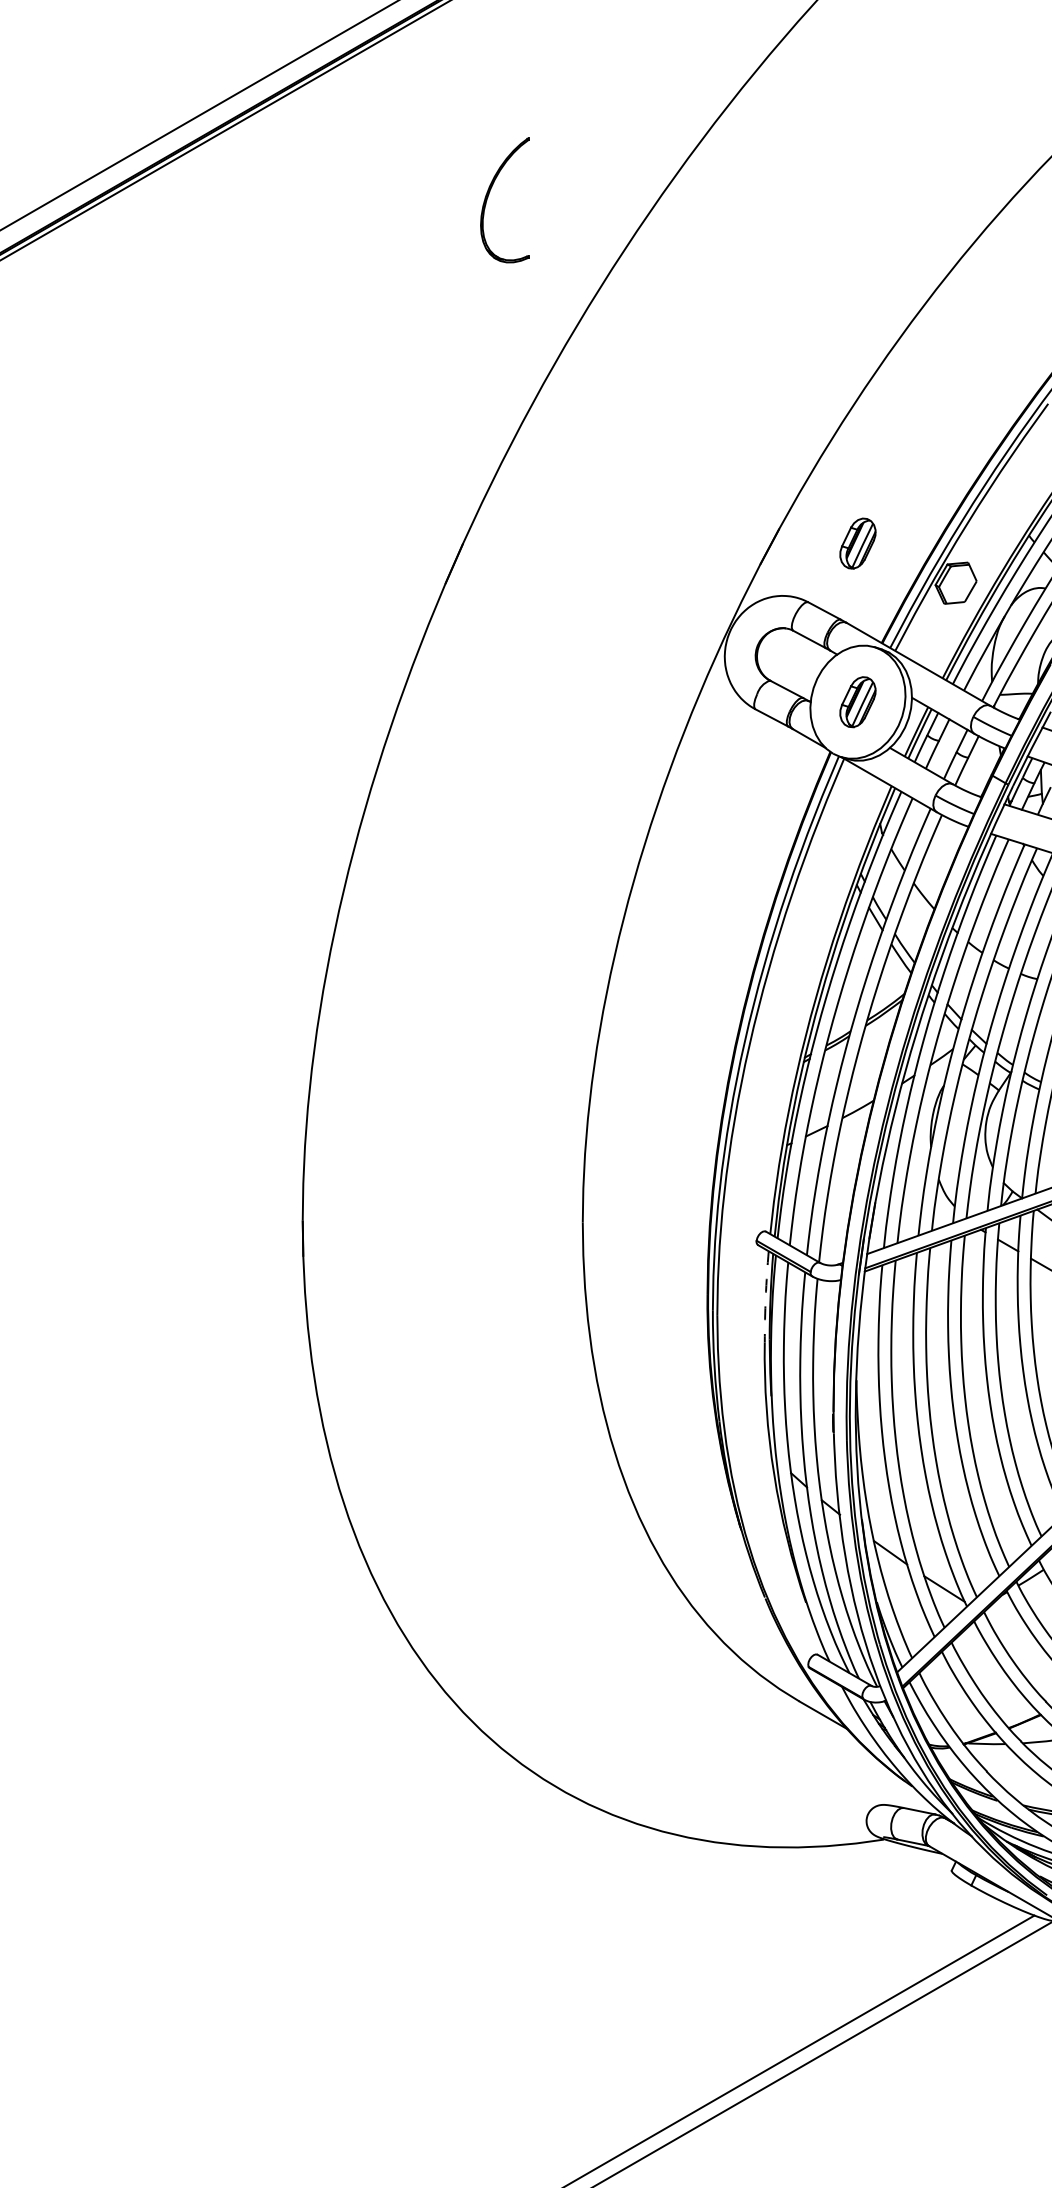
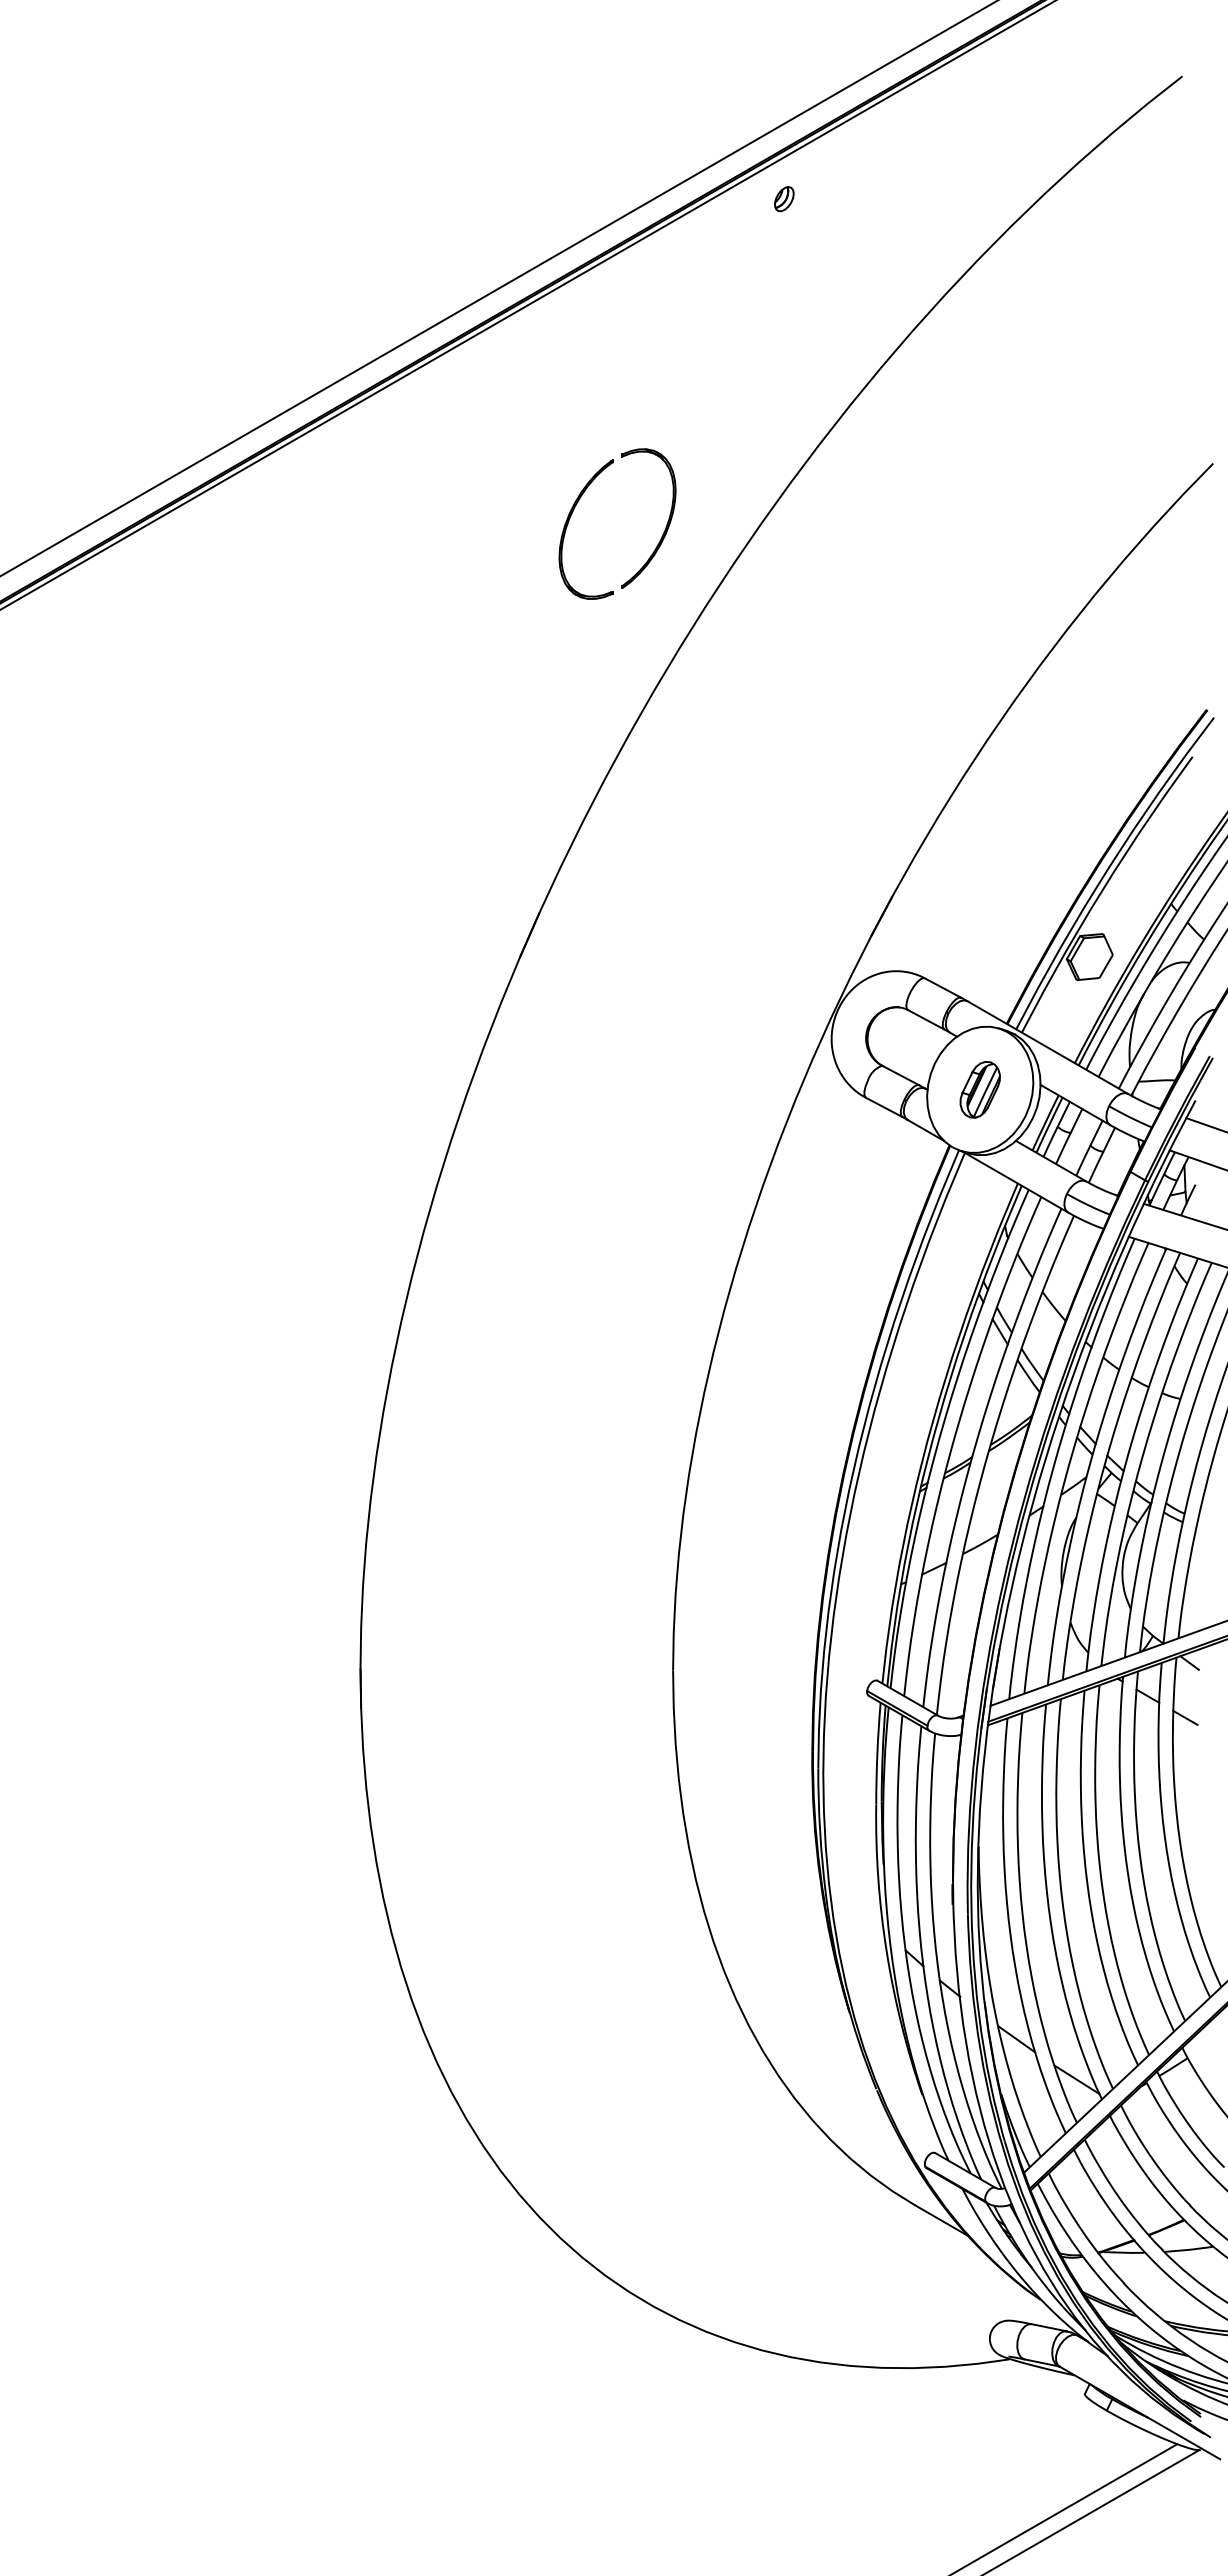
part: (576, 195) -> (666, 524), added
part: (857, 543) -> (979, 912), removed
arc: (765, 1296) -> (877, 1753), dashed -> solid

